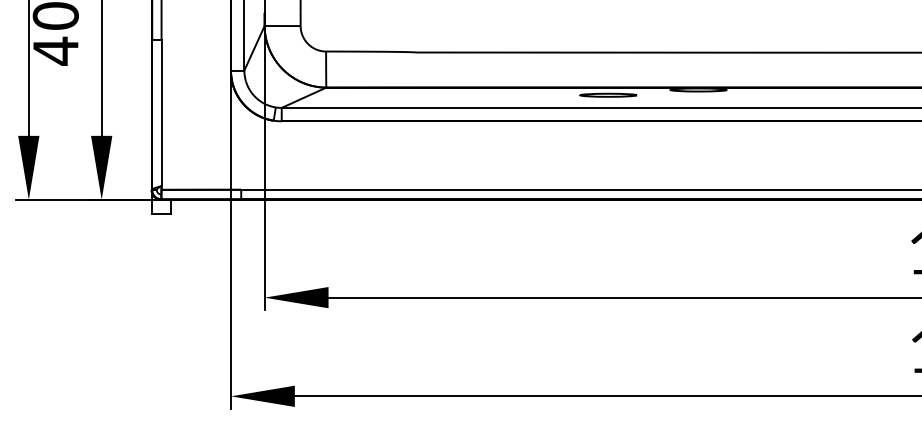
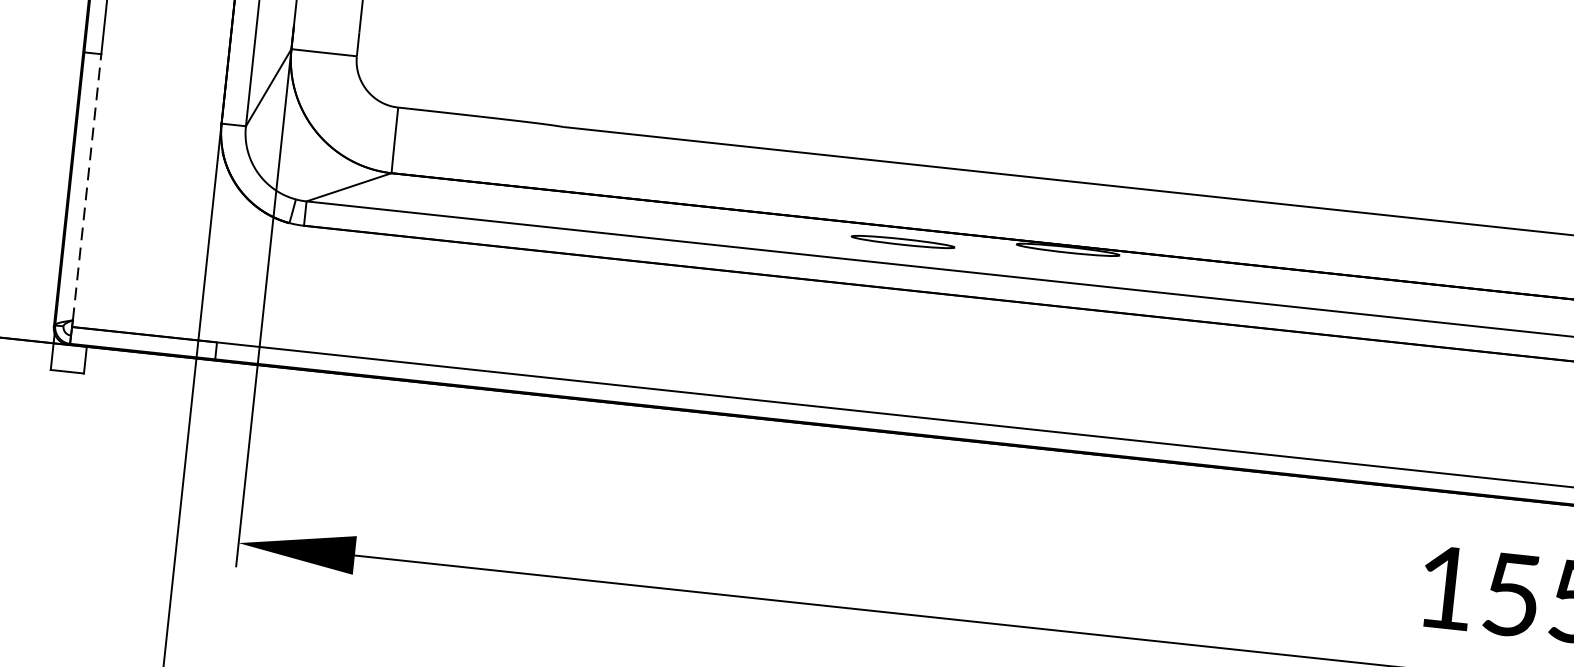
line: (161, 112) -> (87, 186), solid -> dashed

